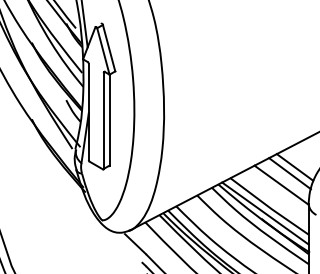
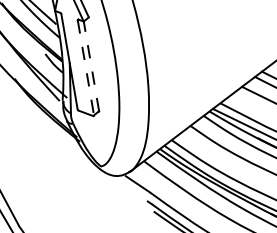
line: (109, 119) -> (91, 65), solid -> dashed
line: (103, 121) -> (85, 68), solid -> dashed

